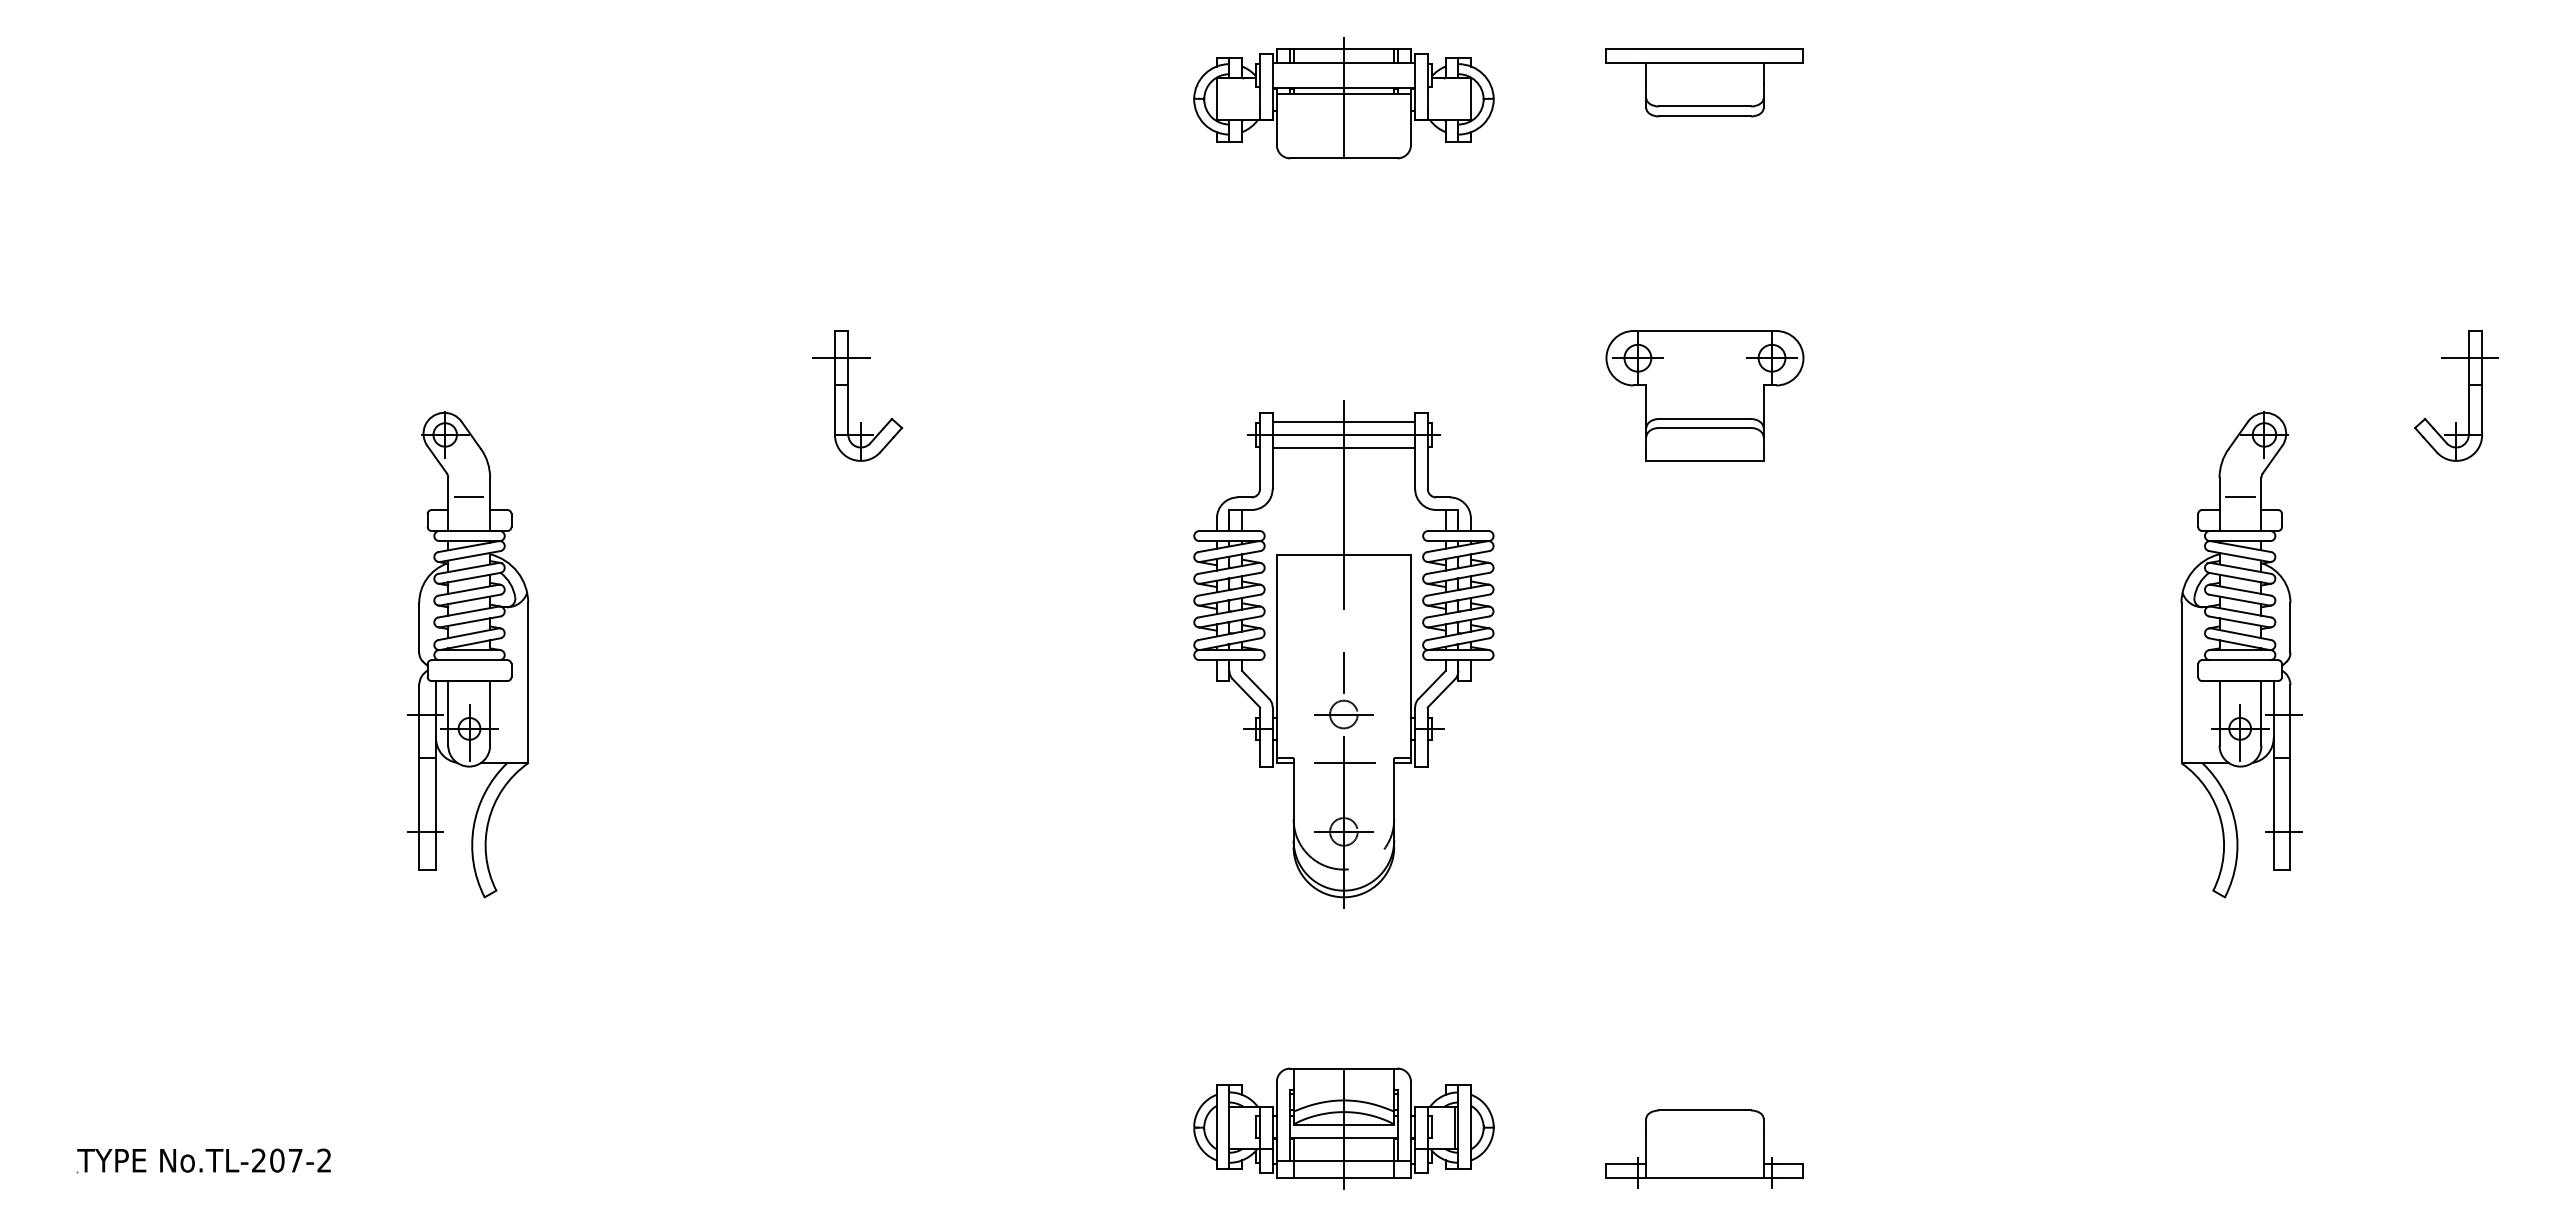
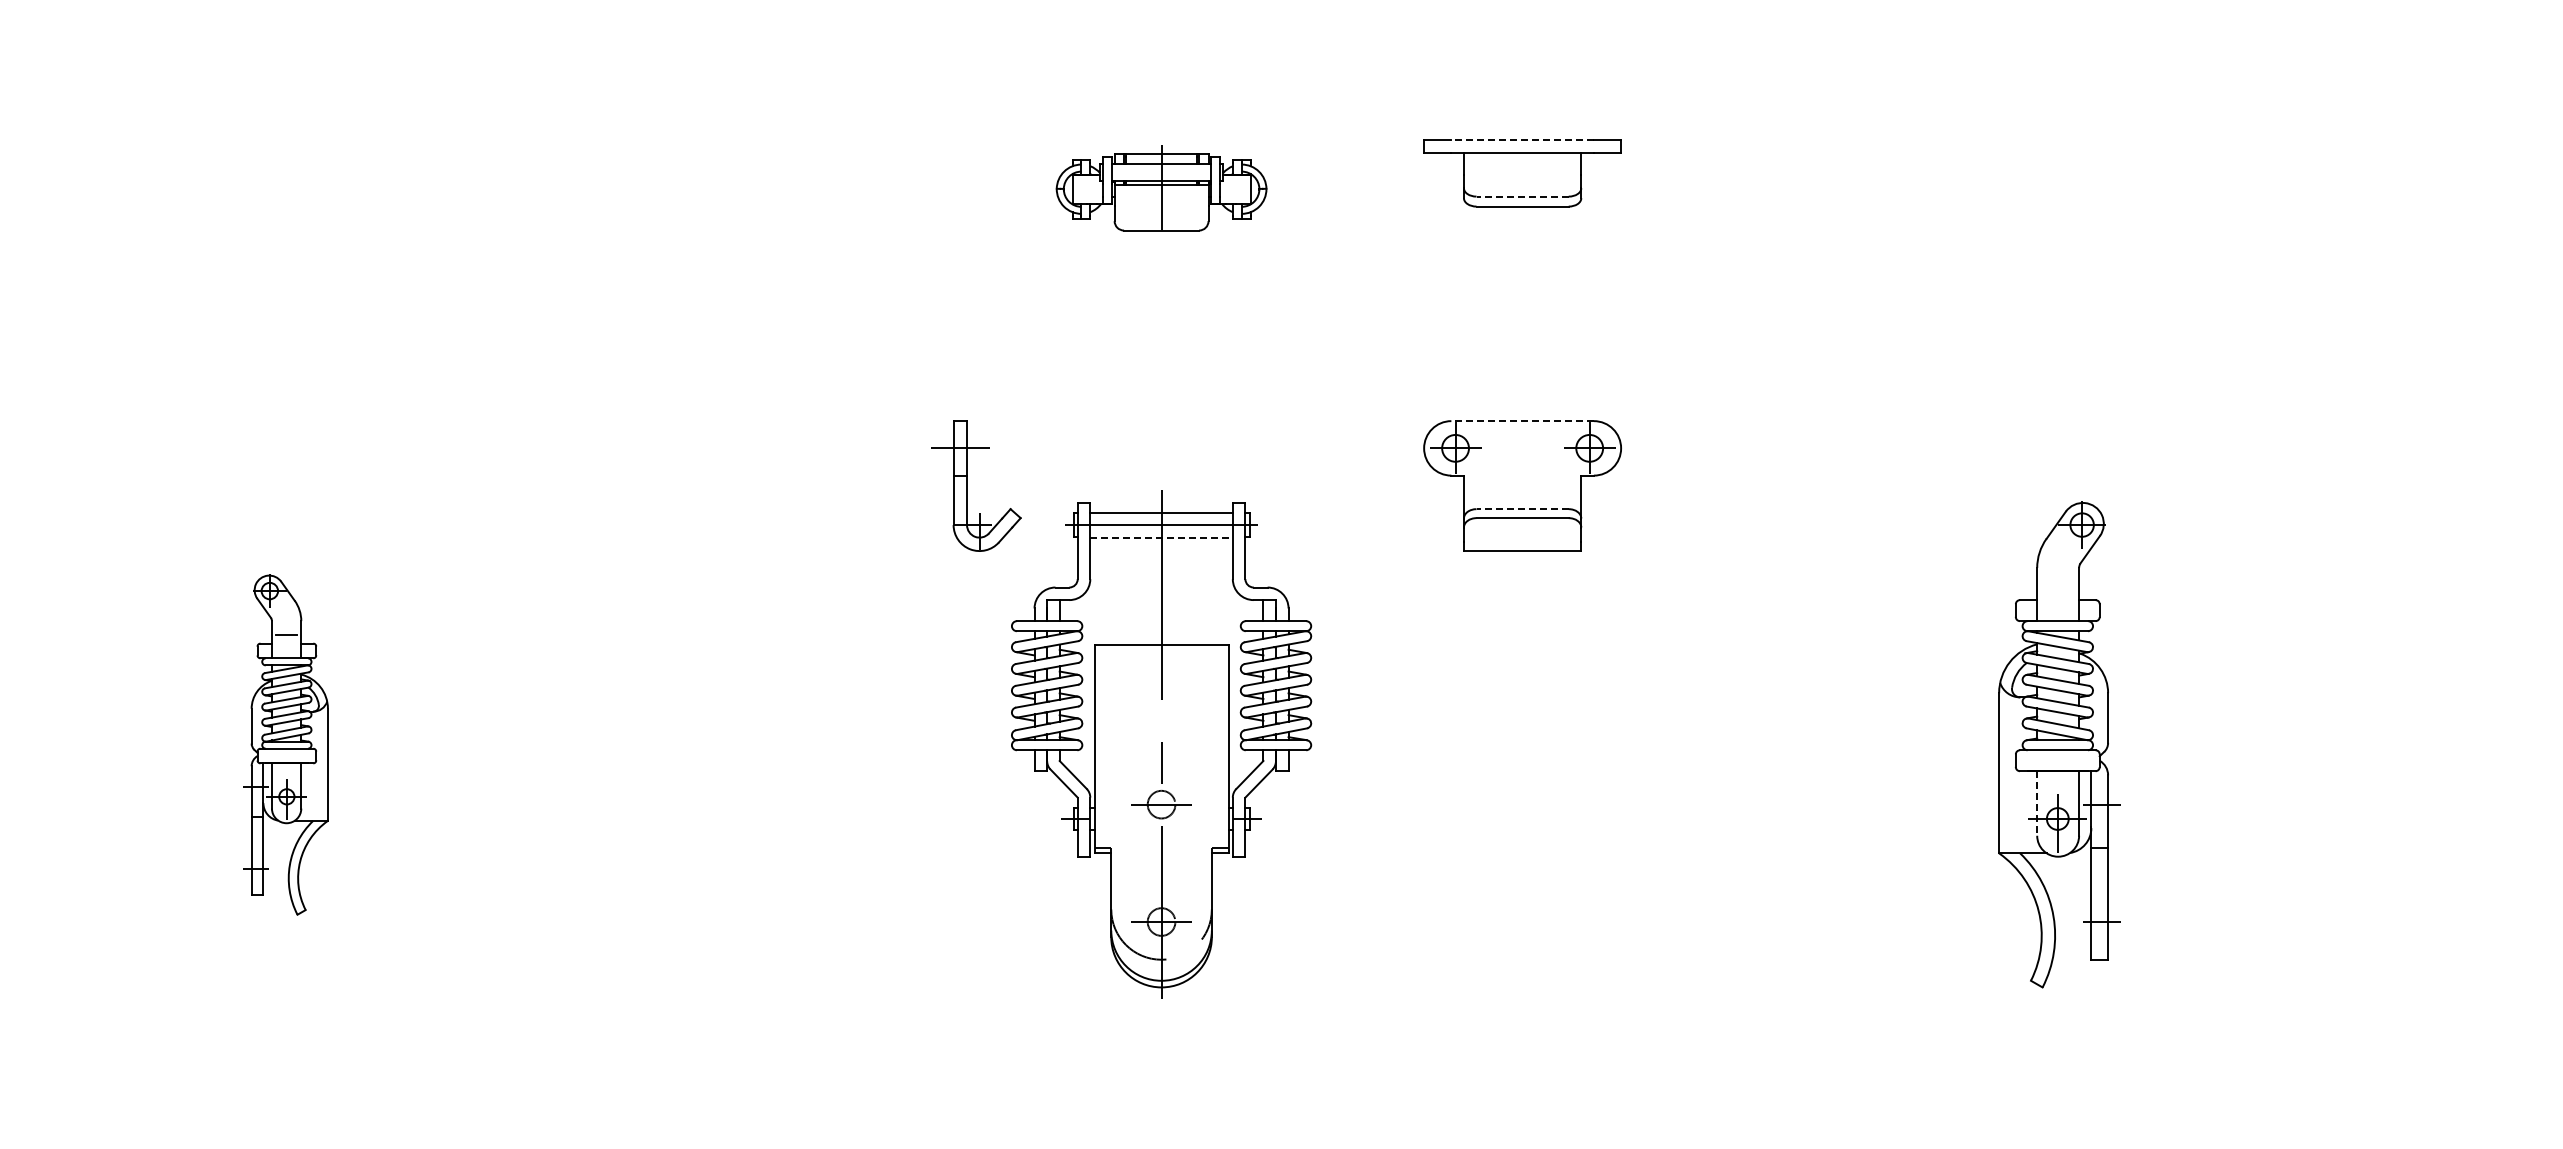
line: (1704, 49) -> (1522, 139), solid -> dashed
part: (1343, 98) -> (1161, 188), size x0.7
line: (1704, 106) -> (1522, 196), solid -> dashed
line: (1704, 331) -> (1522, 421), solid -> dashed
part: (848, 395) -> (967, 485), moved
part: (2468, 395) -> (2286, 485), removed
line: (1704, 419) -> (1522, 509), solid -> dashed
line: (1344, 447) -> (1162, 537), solid -> dashed
line: (2240, 497) -> (2058, 587), removed
part: (468, 654) -> (286, 744), size x0.7
line: (2219, 713) -> (2037, 803), solid -> dashed
line: (1344, 763) -> (1162, 853), removed

